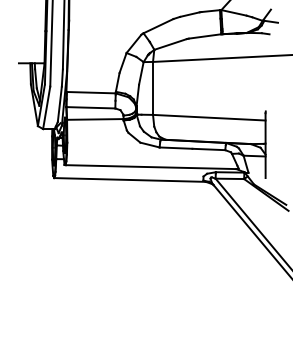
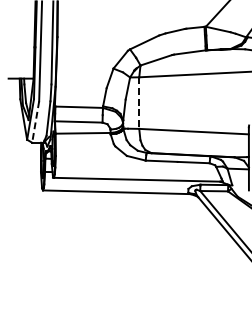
line: (153, 88) -> (139, 103), solid -> dashed
line: (46, 107) -> (35, 121), solid -> dashed

